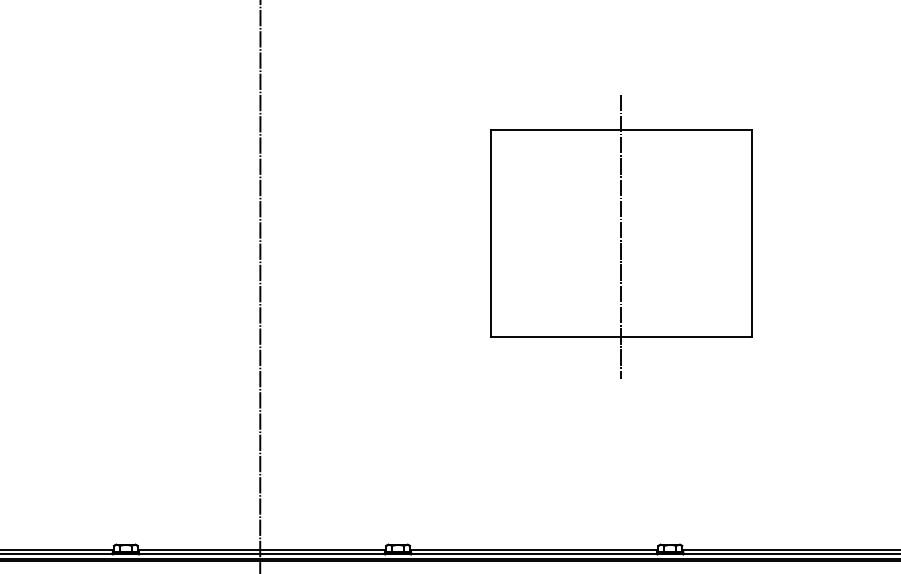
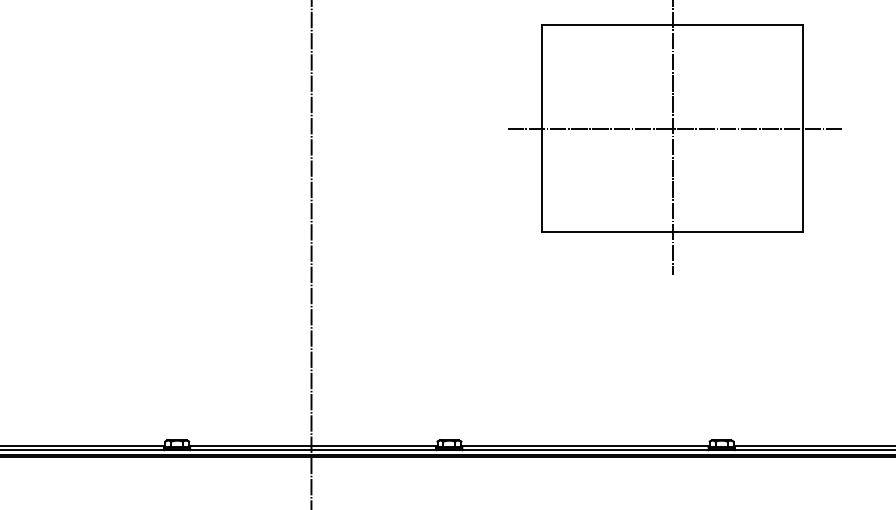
line: (624, 233) -> (675, 129), added

